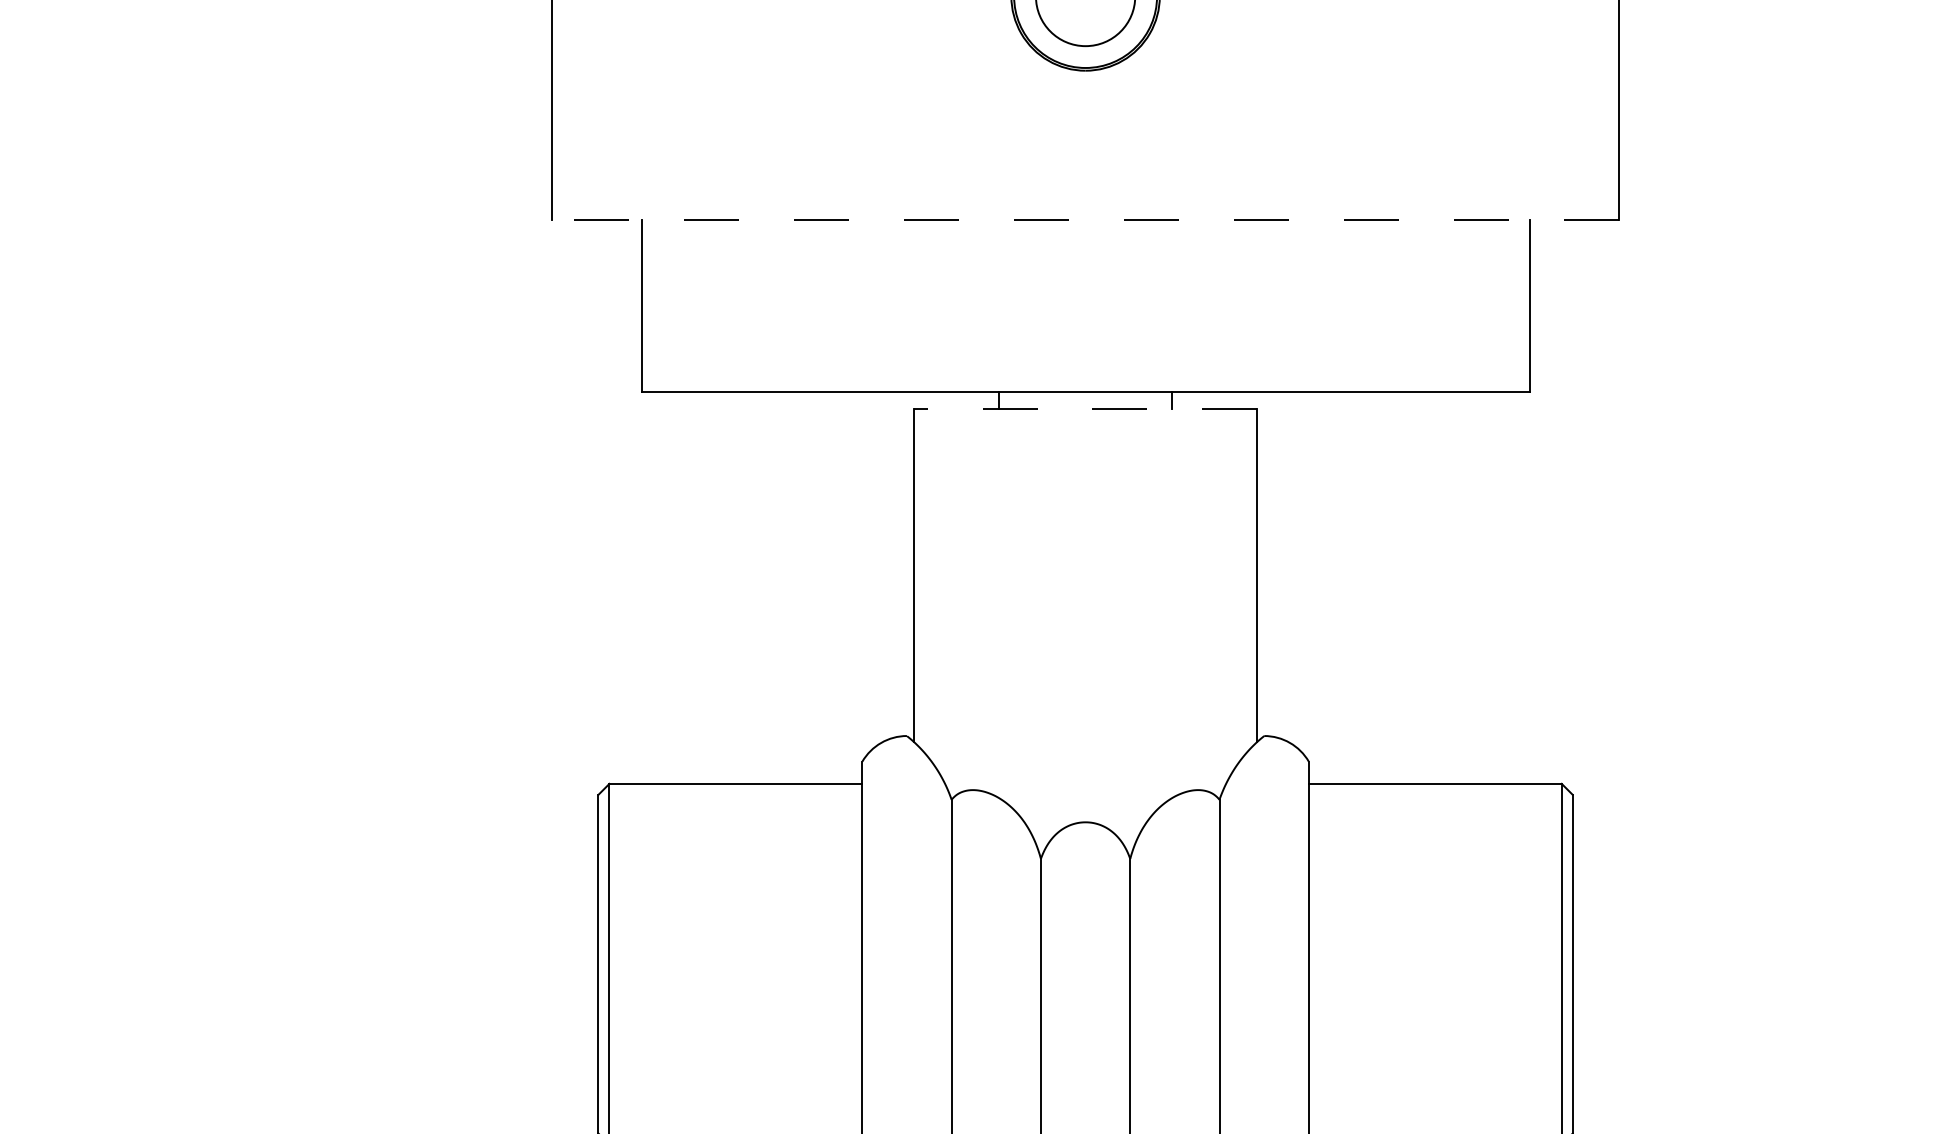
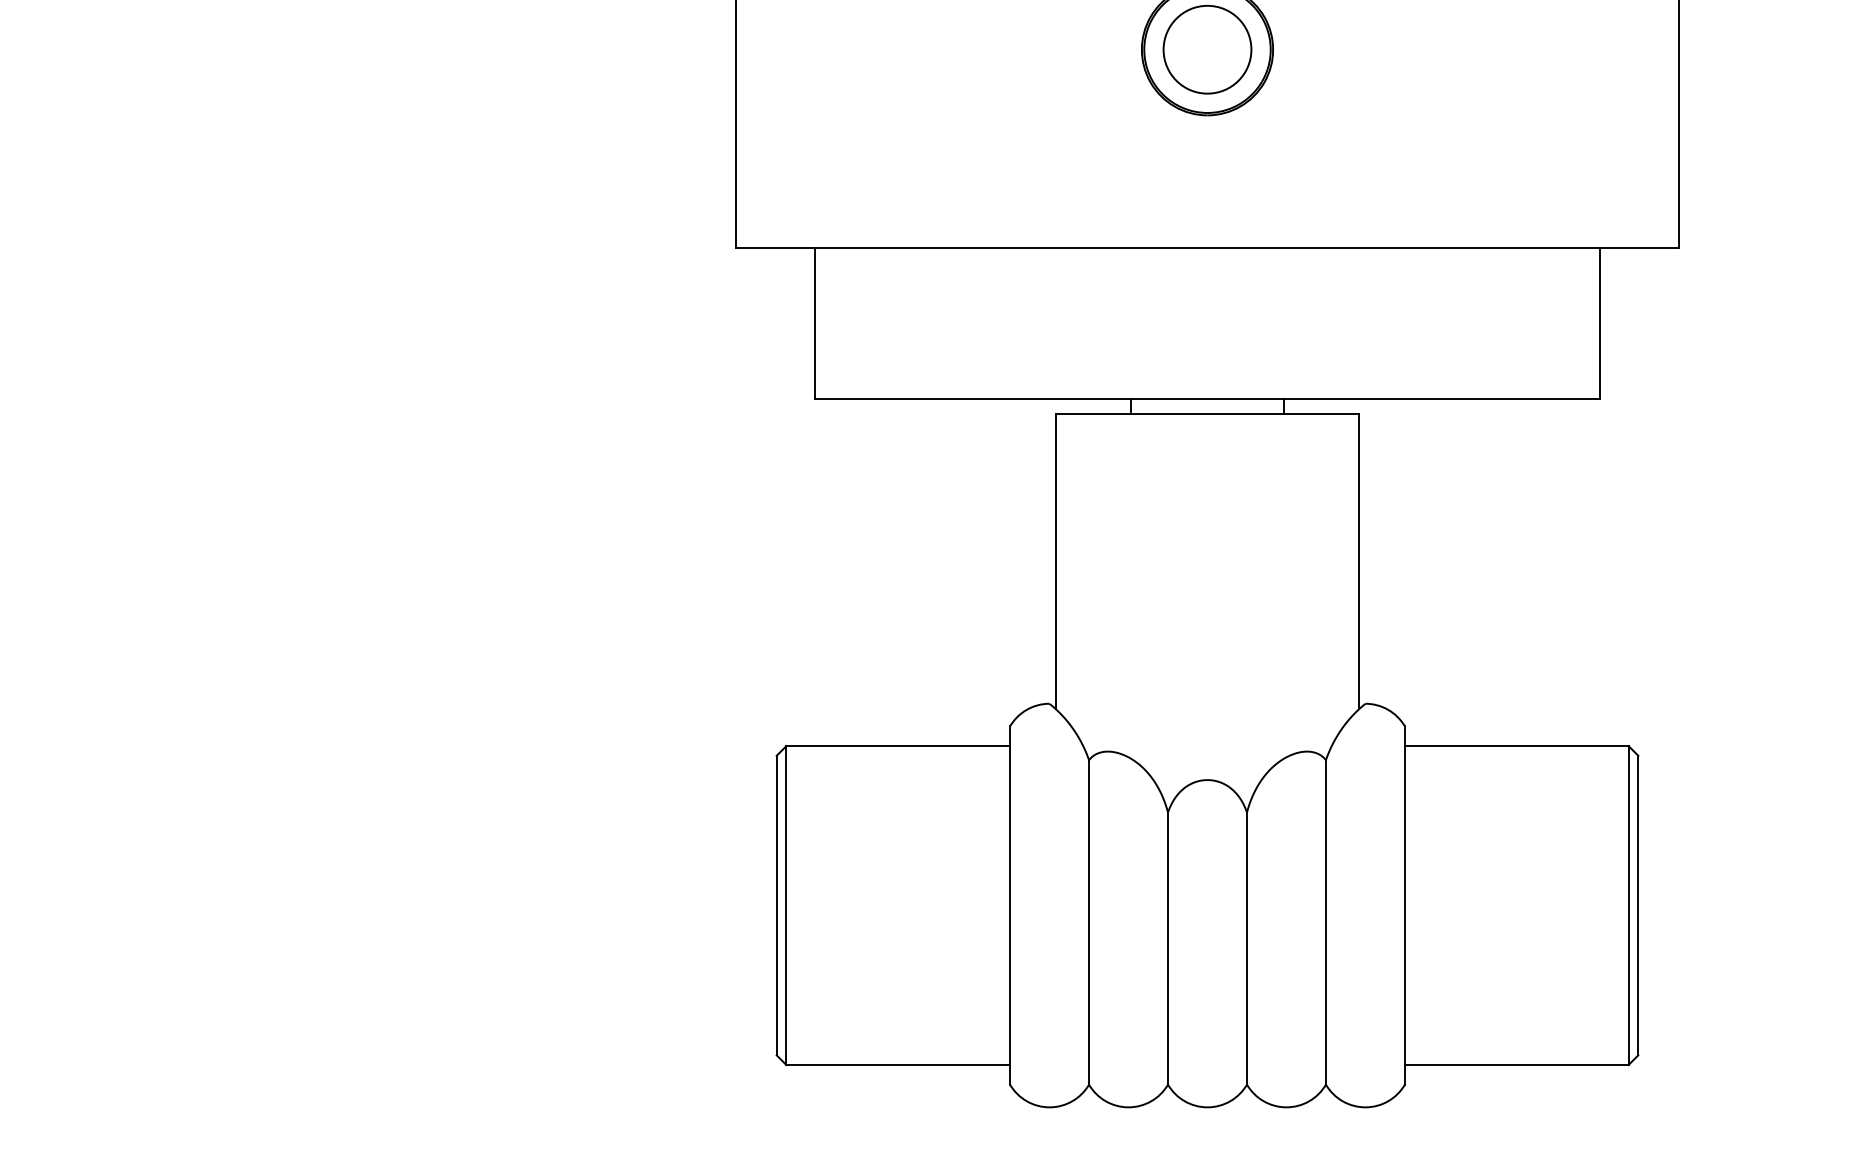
line: (1085, 220) -> (1207, 247), dashed -> solid
line: (1085, 408) -> (1207, 414), dashed -> solid

